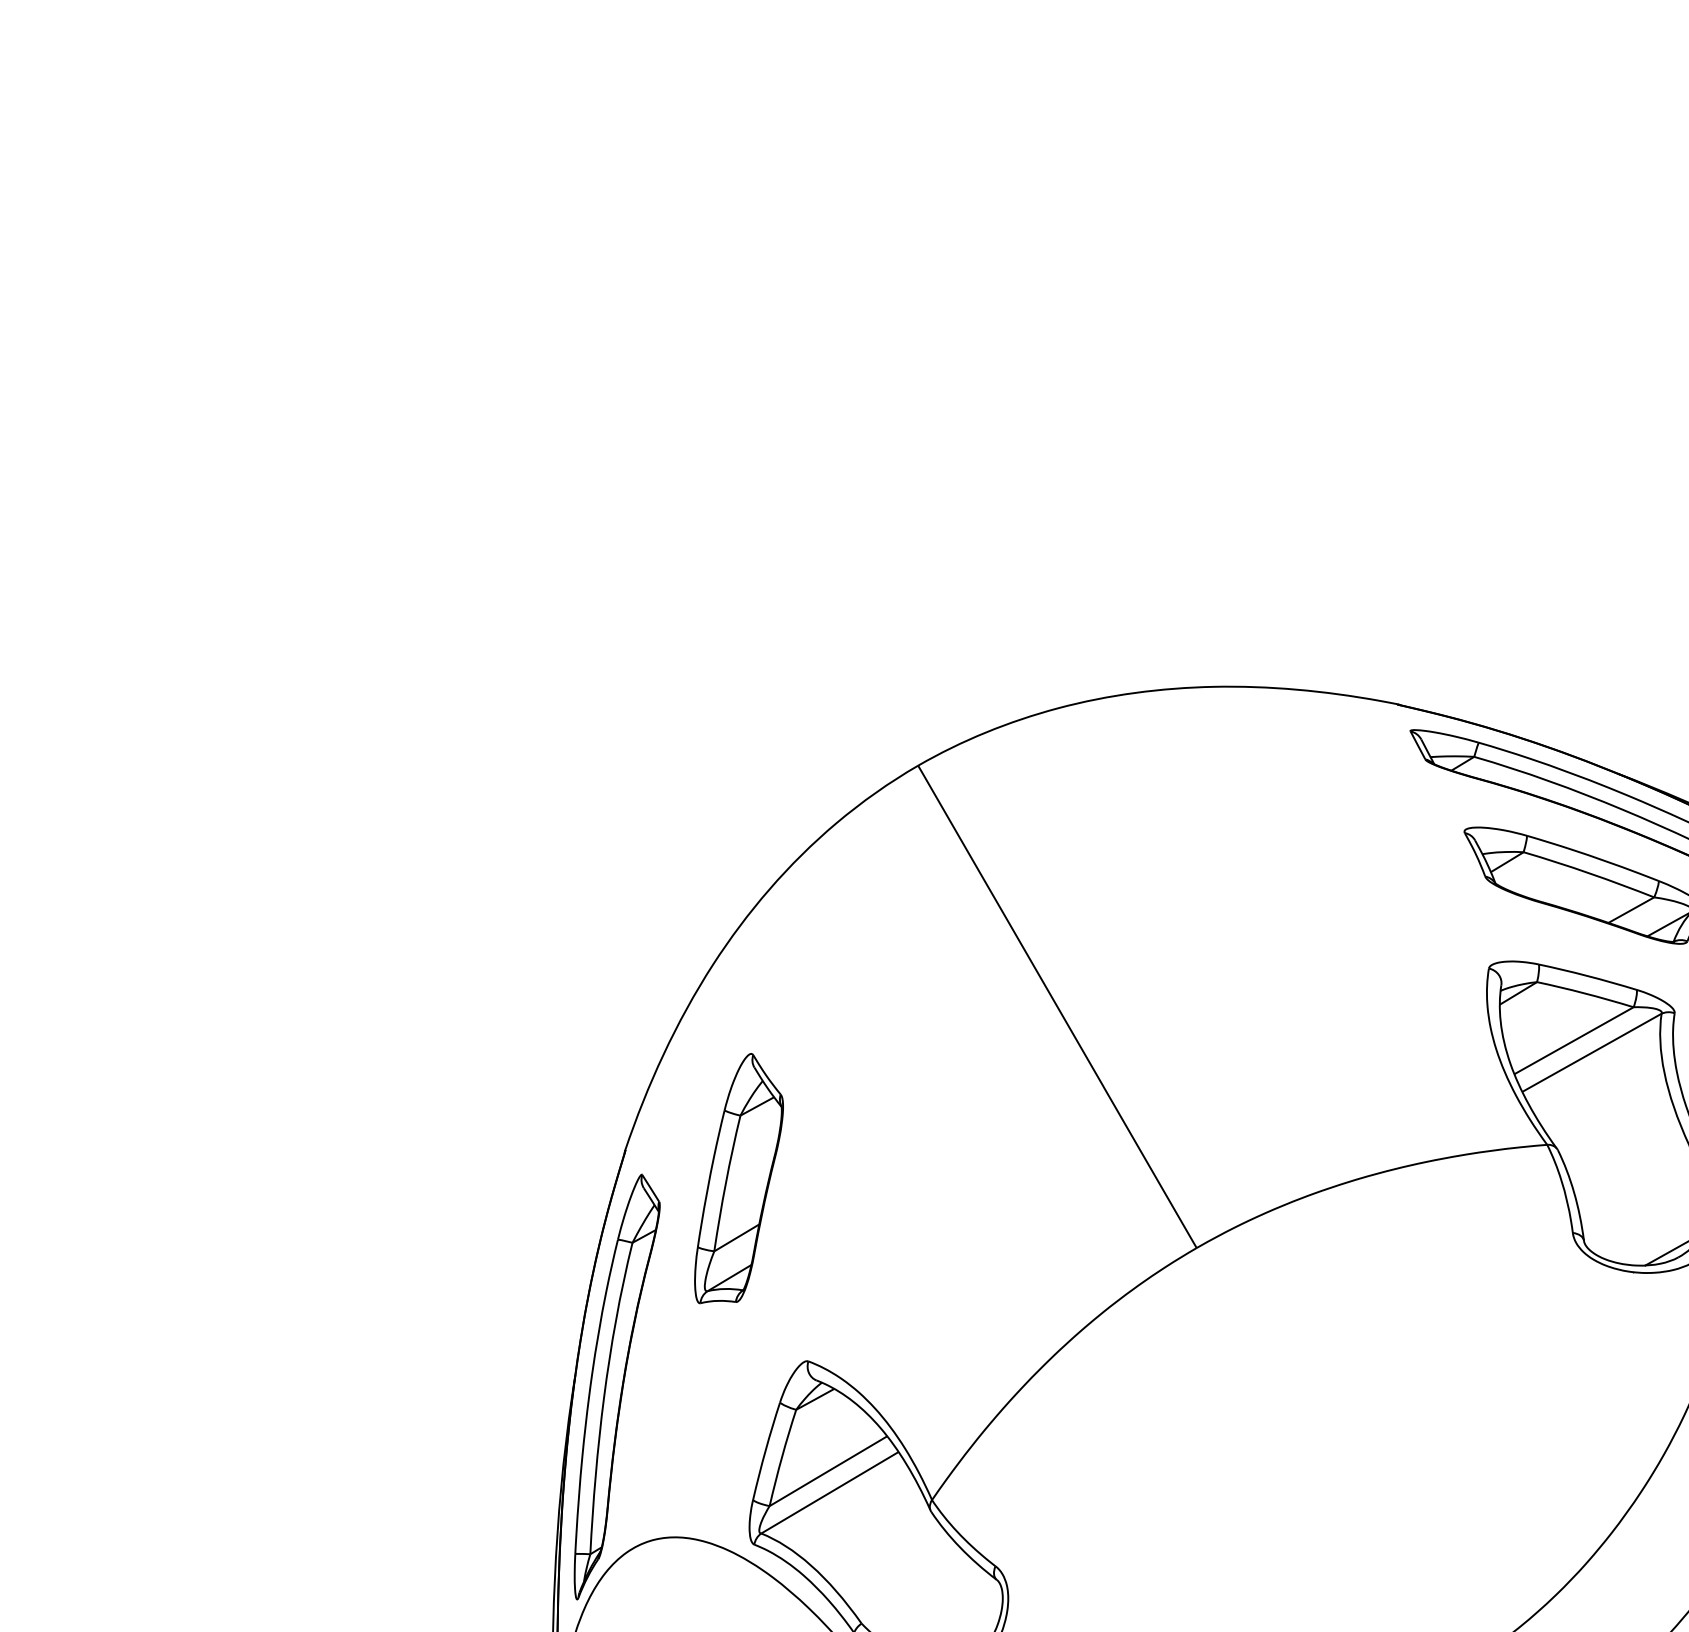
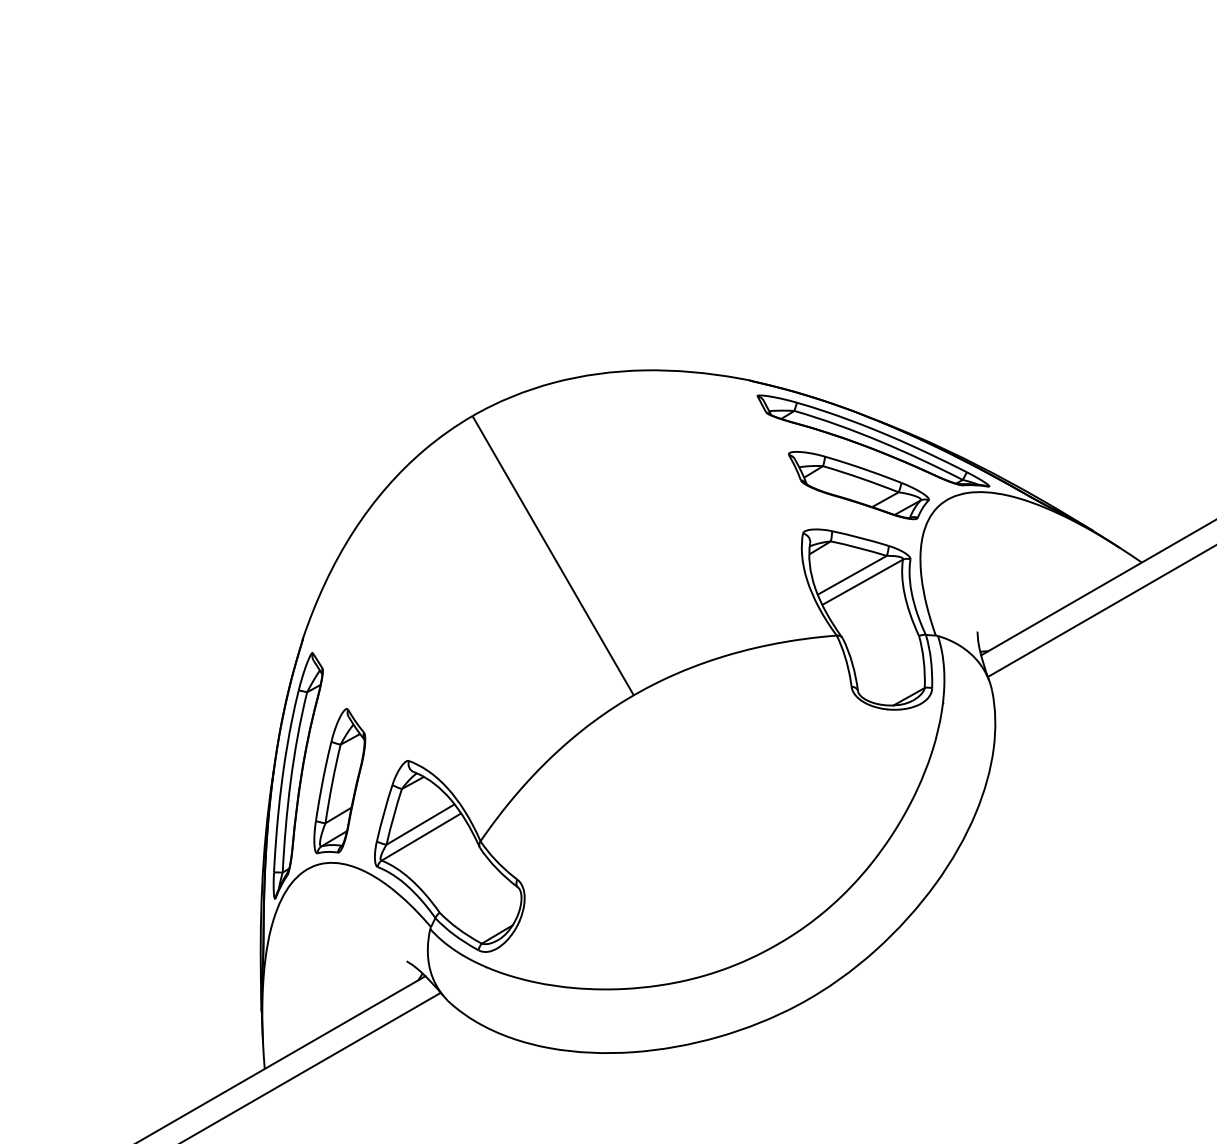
part: (738, 1179) -> (339, 781), moved

